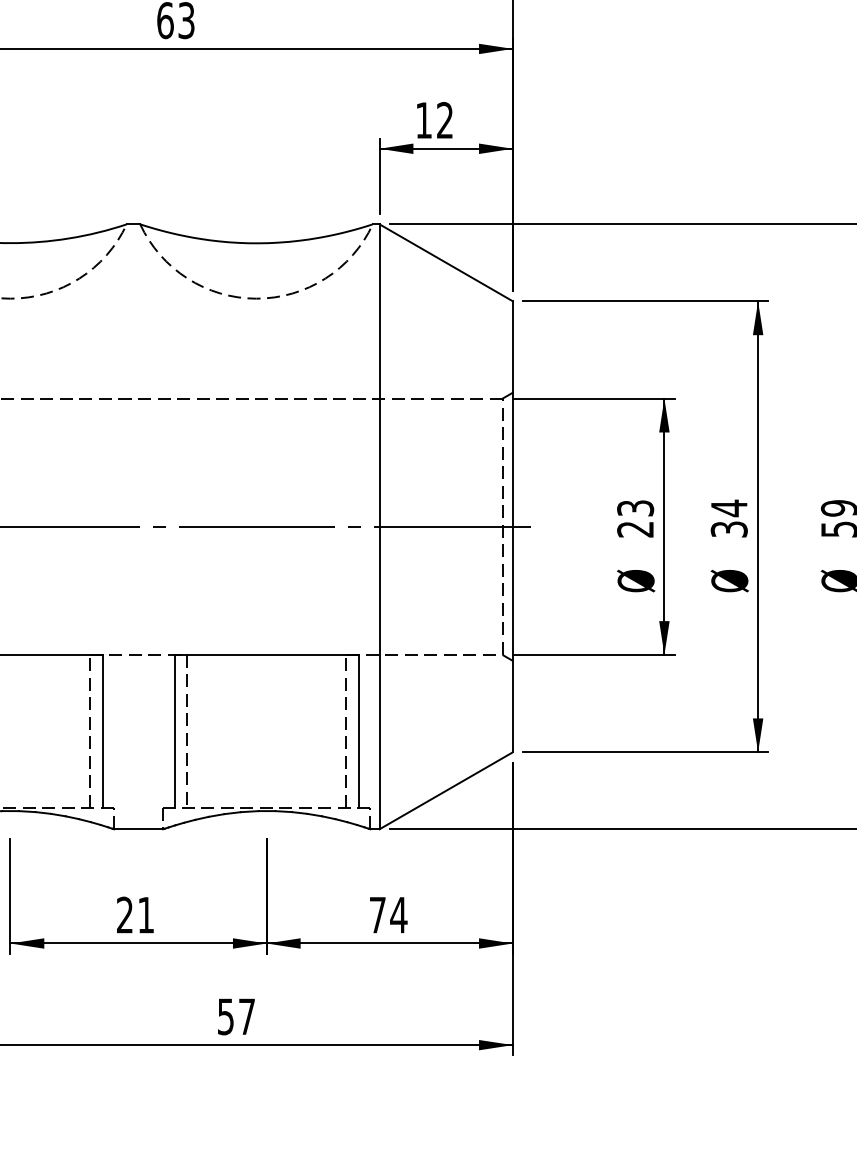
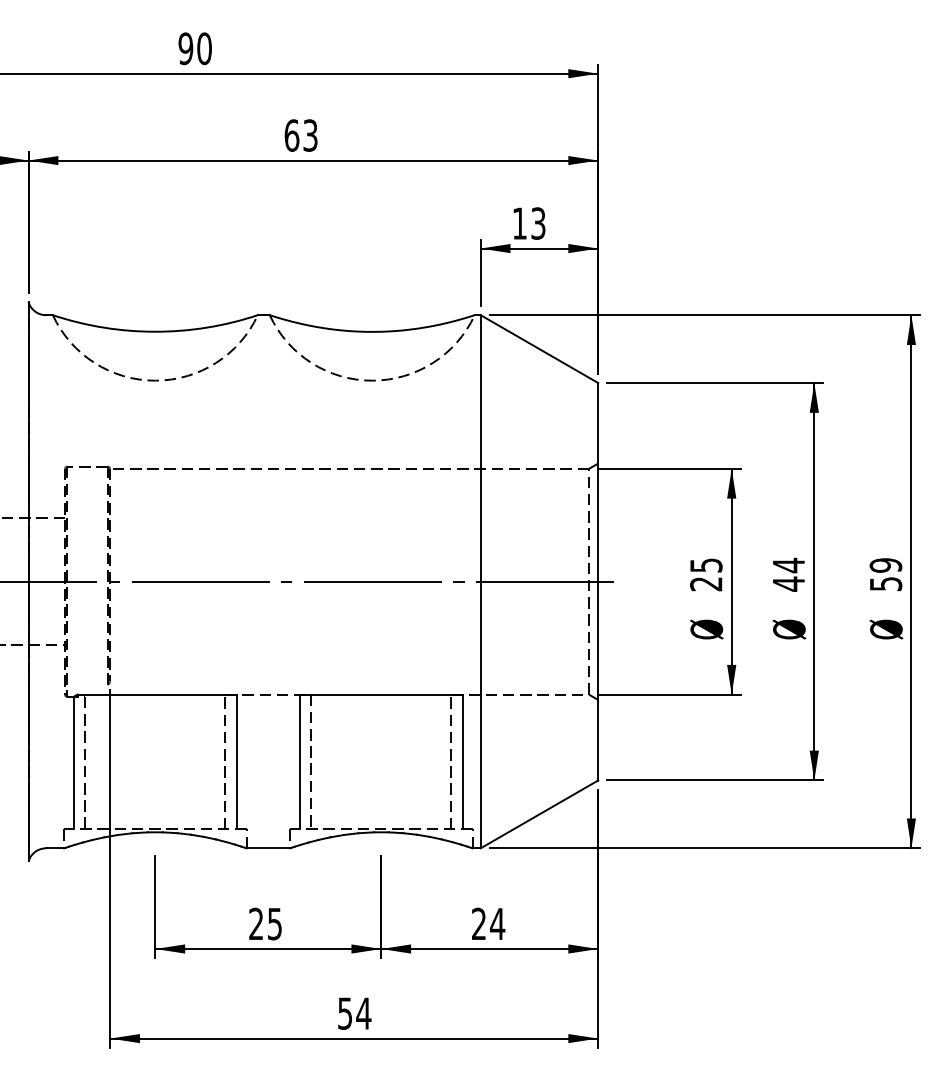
text: (445, 120) -> (538, 223), 12 -> 13
text: (634, 507) -> (705, 564), 23 -> 25
text: (728, 528) -> (788, 583), 34 -> 44
text: (377, 914) -> (478, 923), 74 -> 24
text: (145, 915) -> (274, 924), 21 -> 25
text: (246, 1016) -> (363, 1013), 57 -> 54

